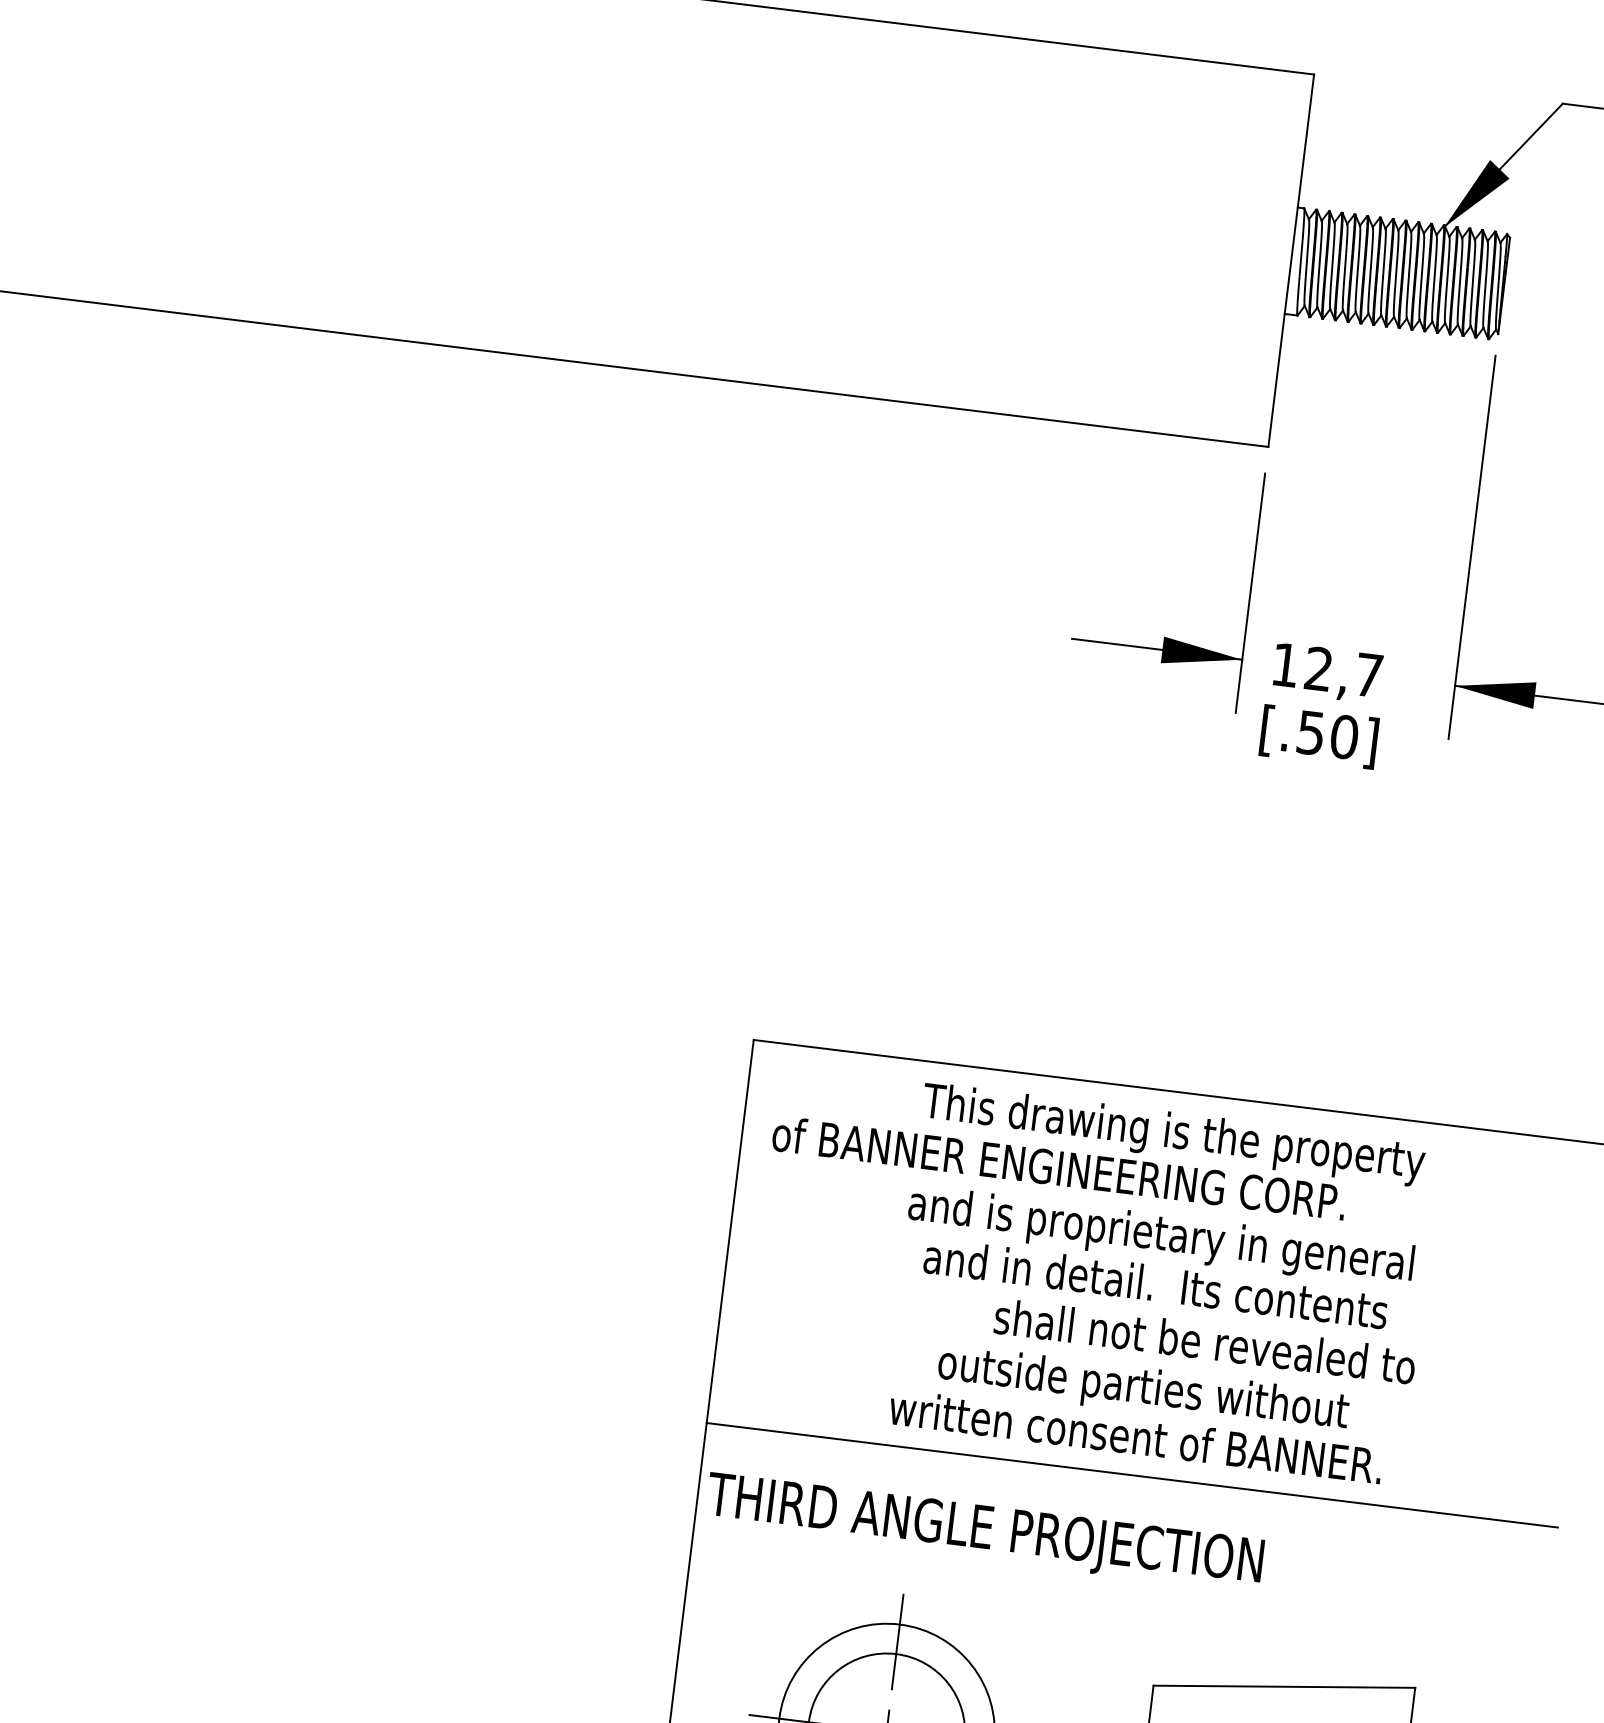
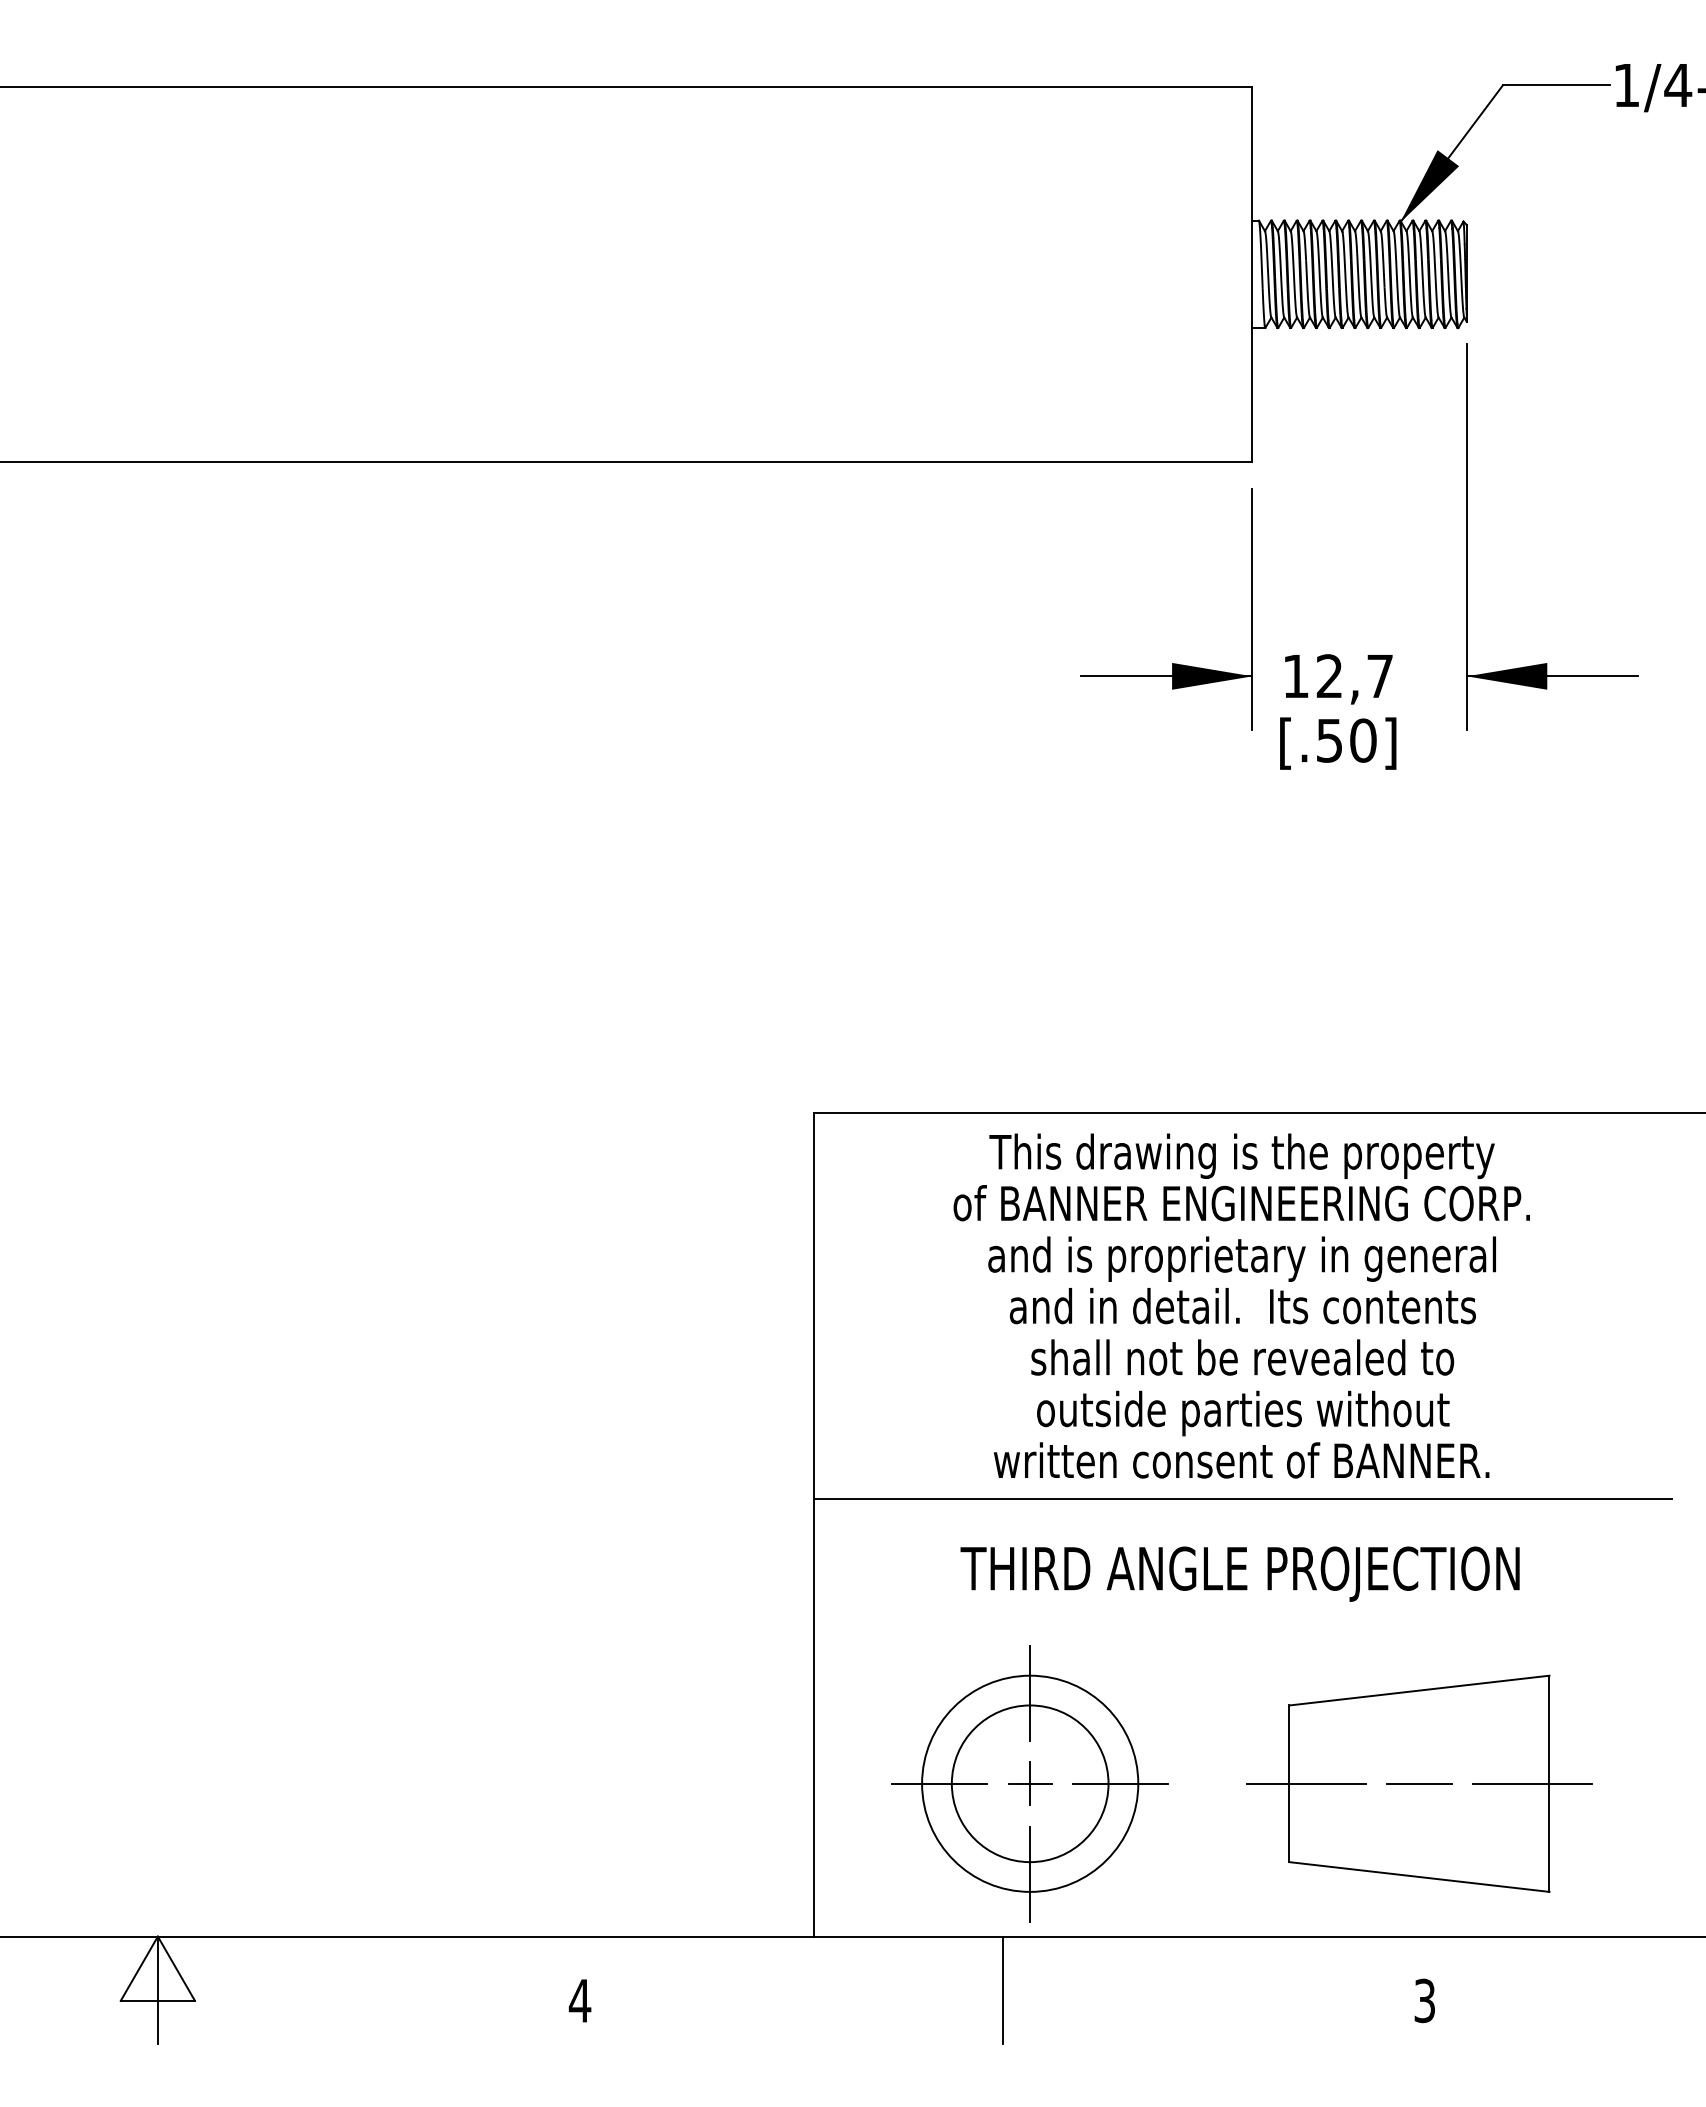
text: (1058, 1168) -> (1241, 1203), moved
text: (1204, 1341) -> (1242, 1357), moved
text: (984, 1531) -> (1239, 1573), moved

